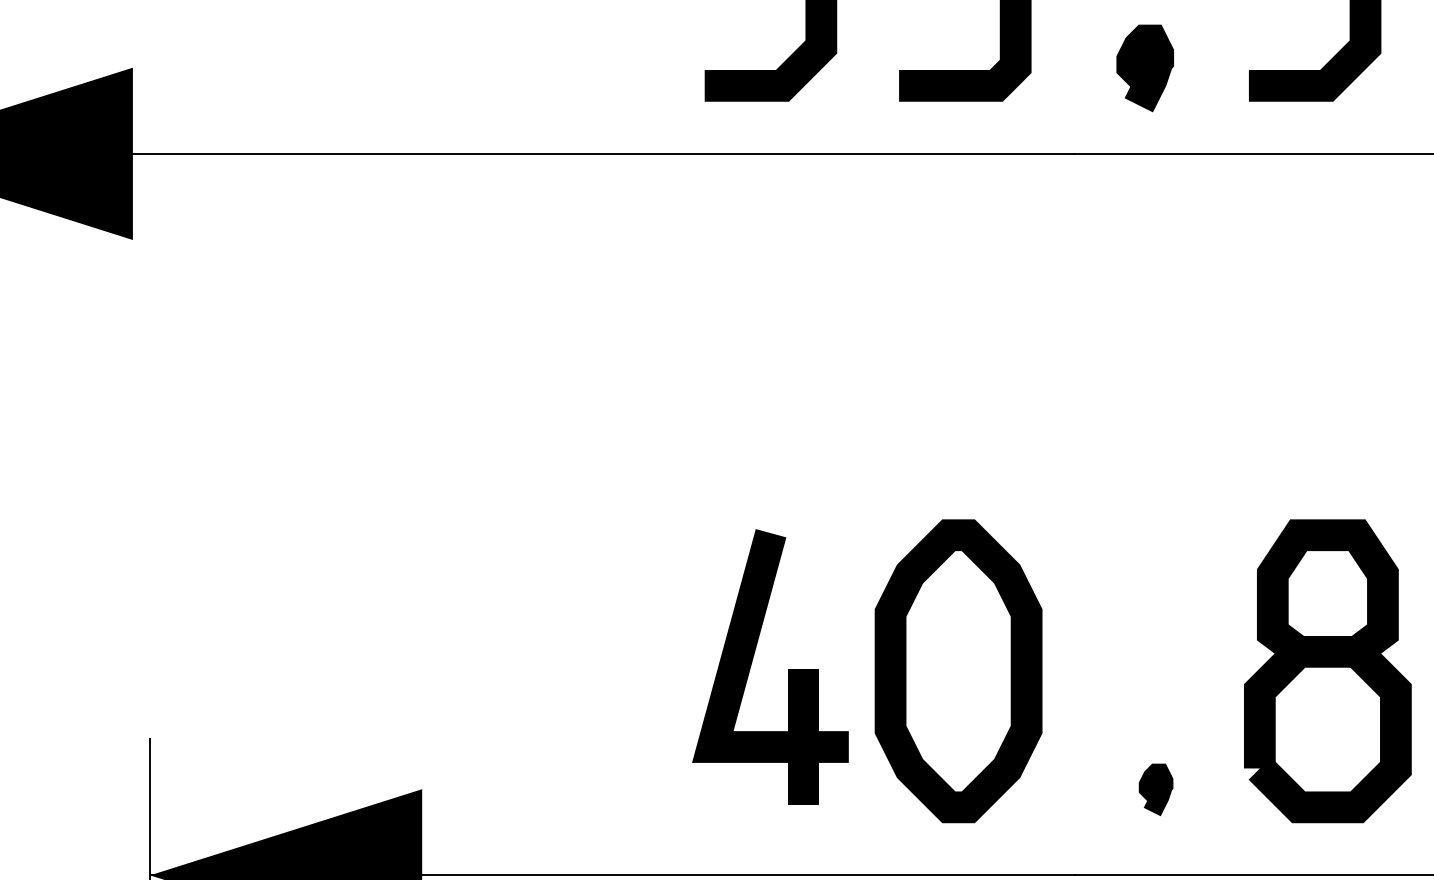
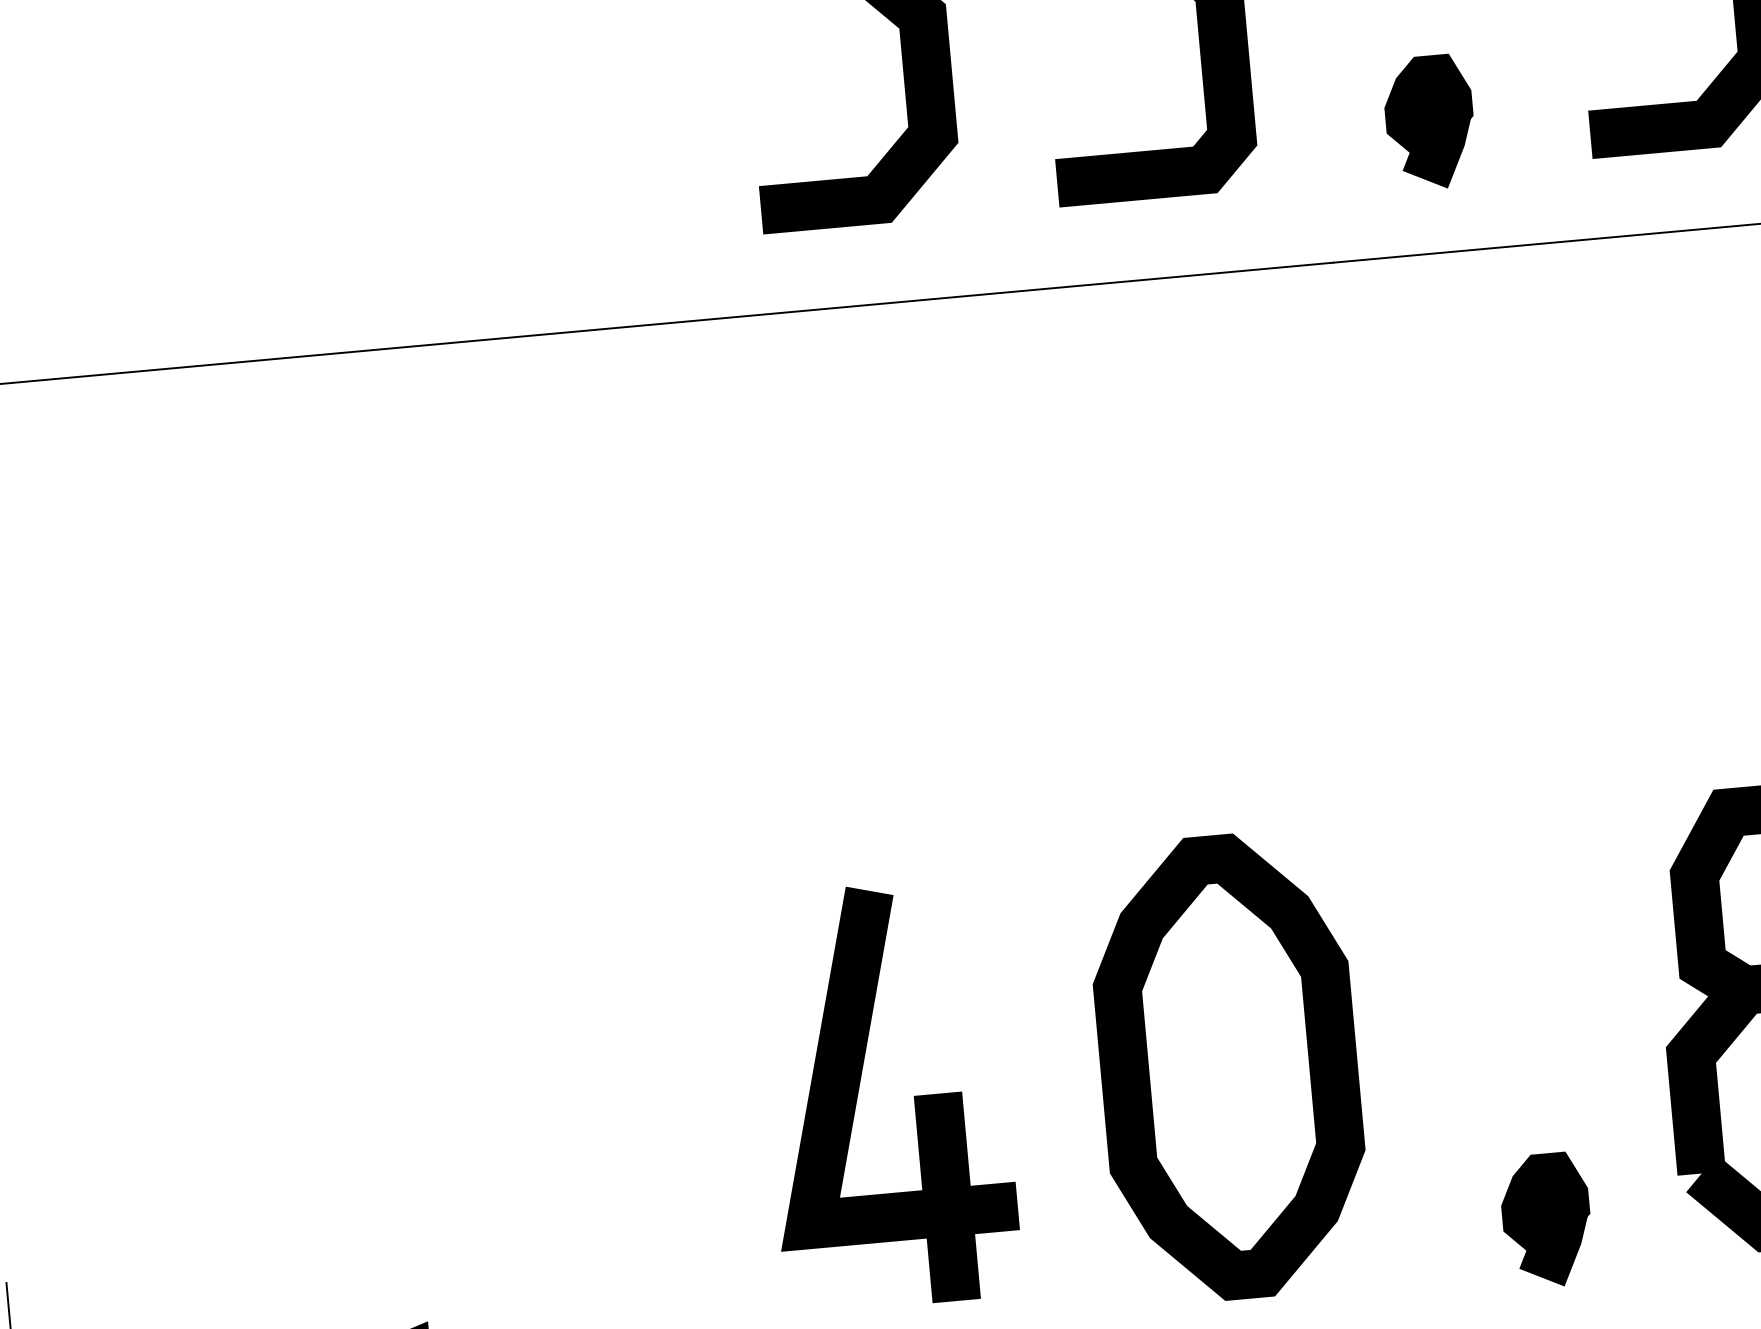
part: (788, 669) -> (915, 1096), moved
part: (1155, 789) -> (1545, 1220), size x1.67

